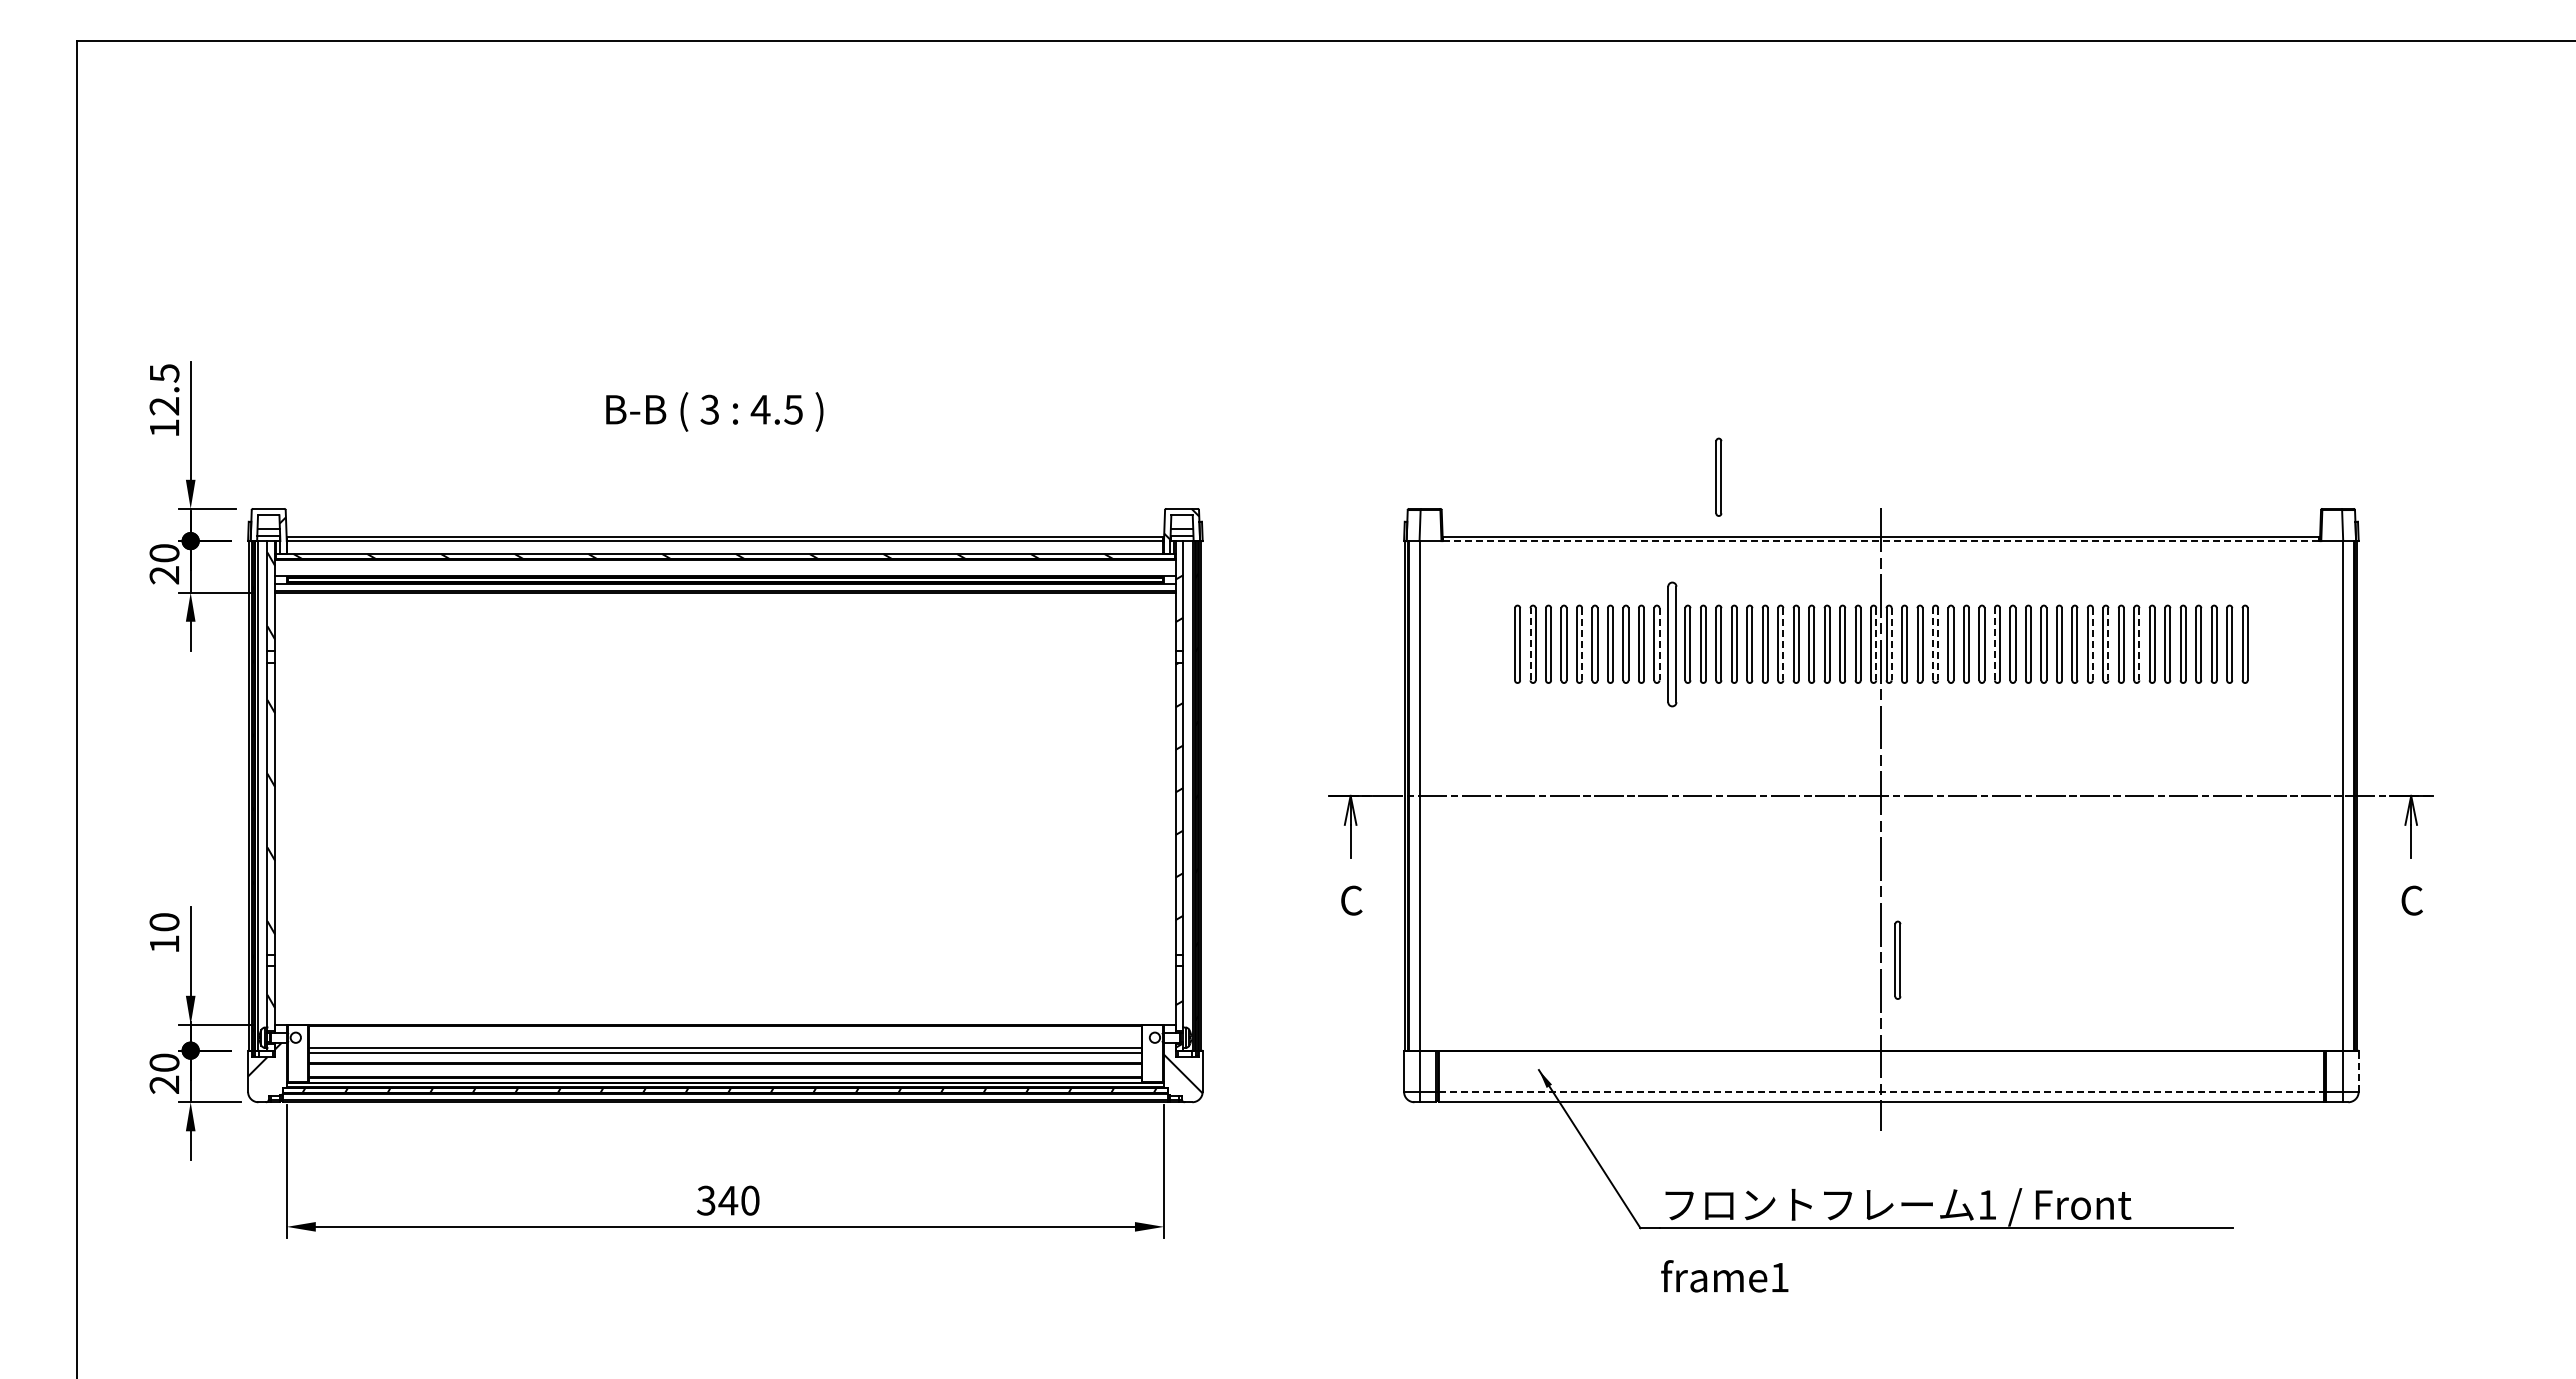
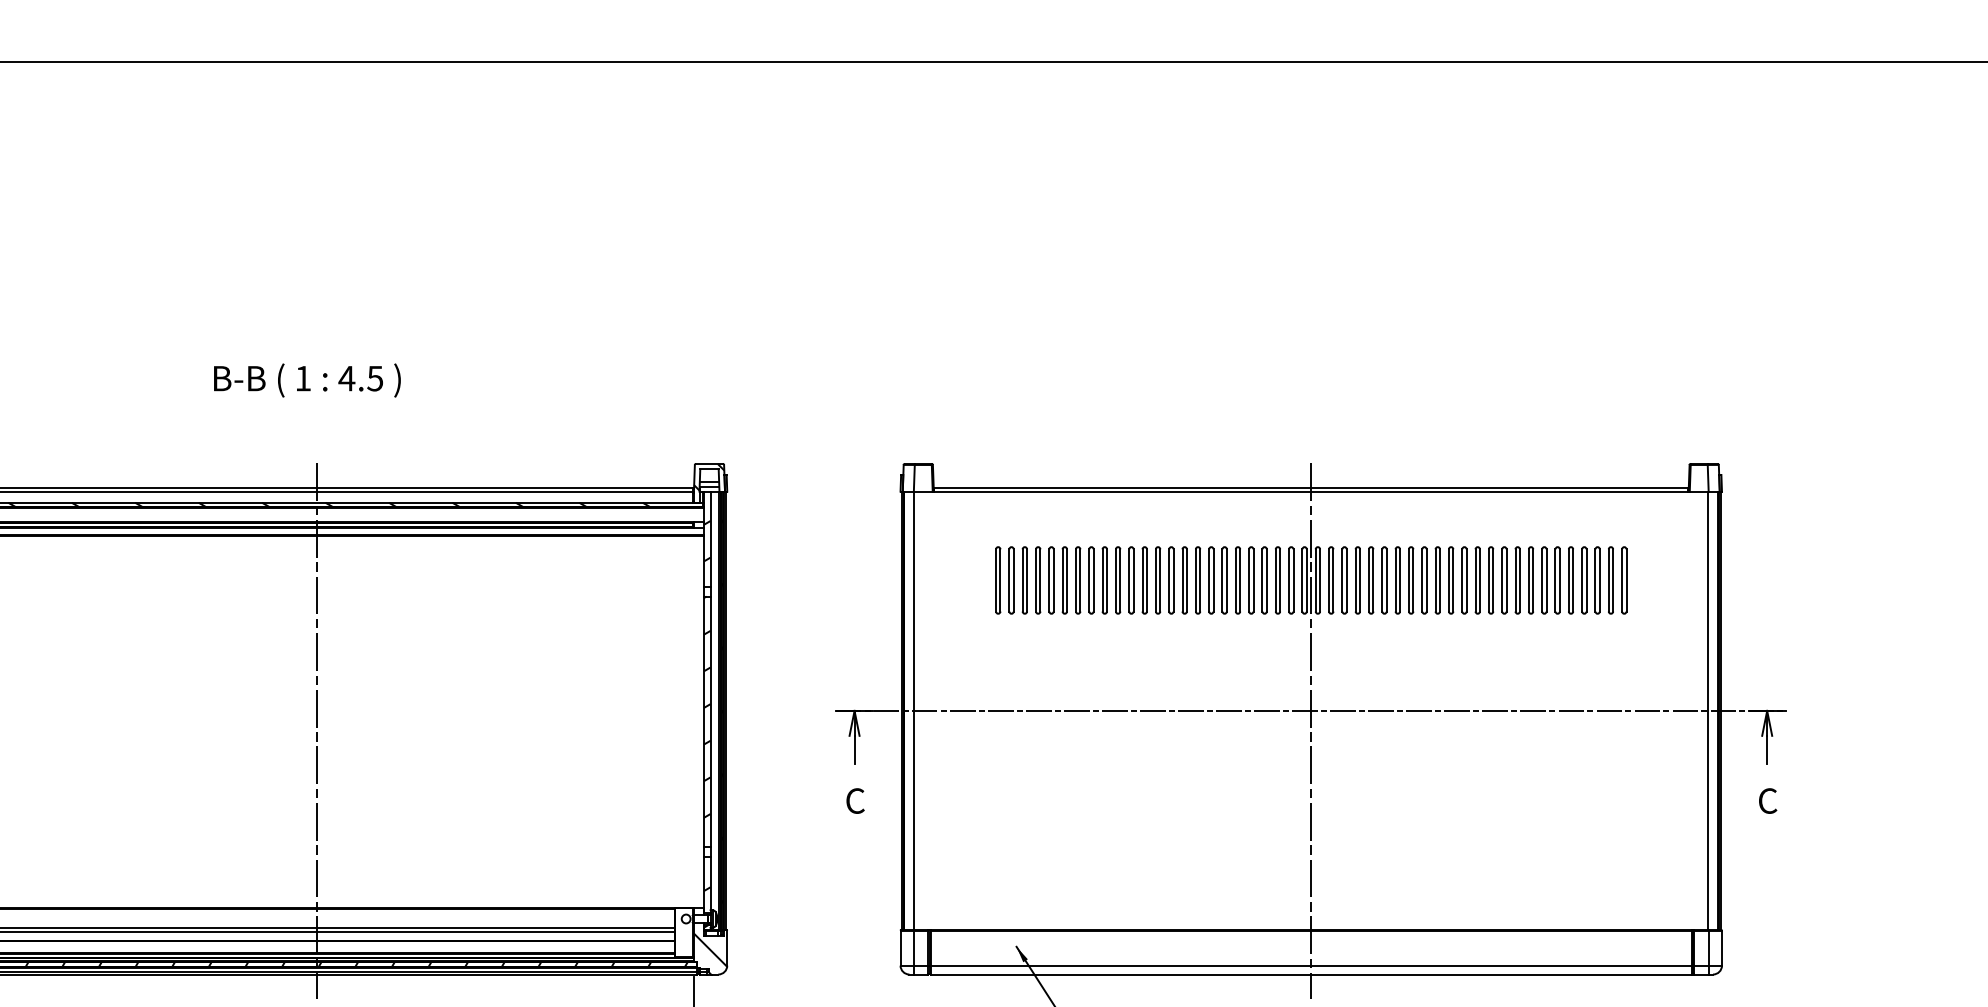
text: (709, 409) -> (302, 378), 3 -> 1
part: (1718, 476) -> (1171, 436), removed
line: (1881, 541) -> (1311, 491), dashed -> solid
line: (1530, 643) -> (1009, 579), dashed -> solid
part: (1672, 643) -> (1131, 579), size x0.62
line: (1932, 643) -> (1355, 579), dashed -> solid
line: (1994, 643) -> (1408, 579), dashed -> solid
line: (1582, 644) -> (1054, 580), dashed -> solid
line: (1659, 644) -> (1120, 580), dashed -> solid
line: (1783, 644) -> (1227, 580), dashed -> solid
line: (1876, 644) -> (1307, 580), dashed -> solid
line: (1891, 644) -> (1319, 580), dashed -> solid
line: (1938, 644) -> (1360, 580), dashed -> solid
line: (2092, 644) -> (1492, 580), dashed -> solid
line: (2108, 644) -> (1506, 580), dashed -> solid
line: (2139, 644) -> (1533, 580), dashed -> solid
line: (725, 819) -> (316, 731), added
part: (1897, 959) -> (1325, 851), removed
line: (2358, 1071) -> (1721, 948), dashed -> solid
line: (1881, 1091) -> (1311, 965), dashed -> solid

